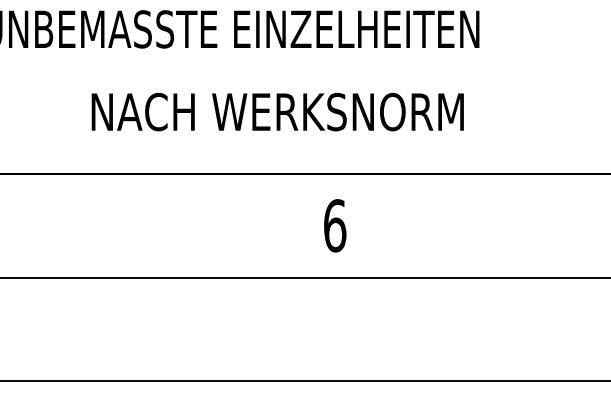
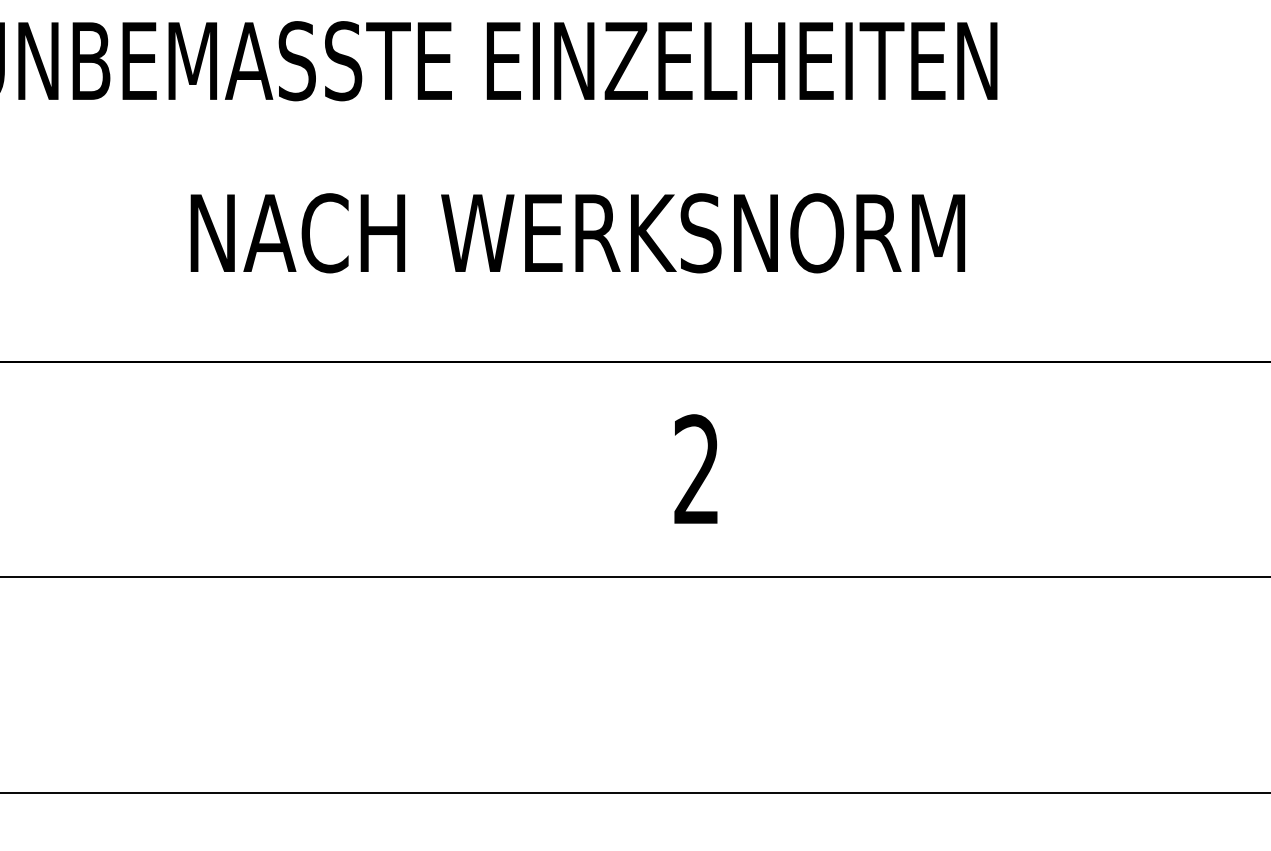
text: (335, 225) -> (697, 469), 6 -> 2

